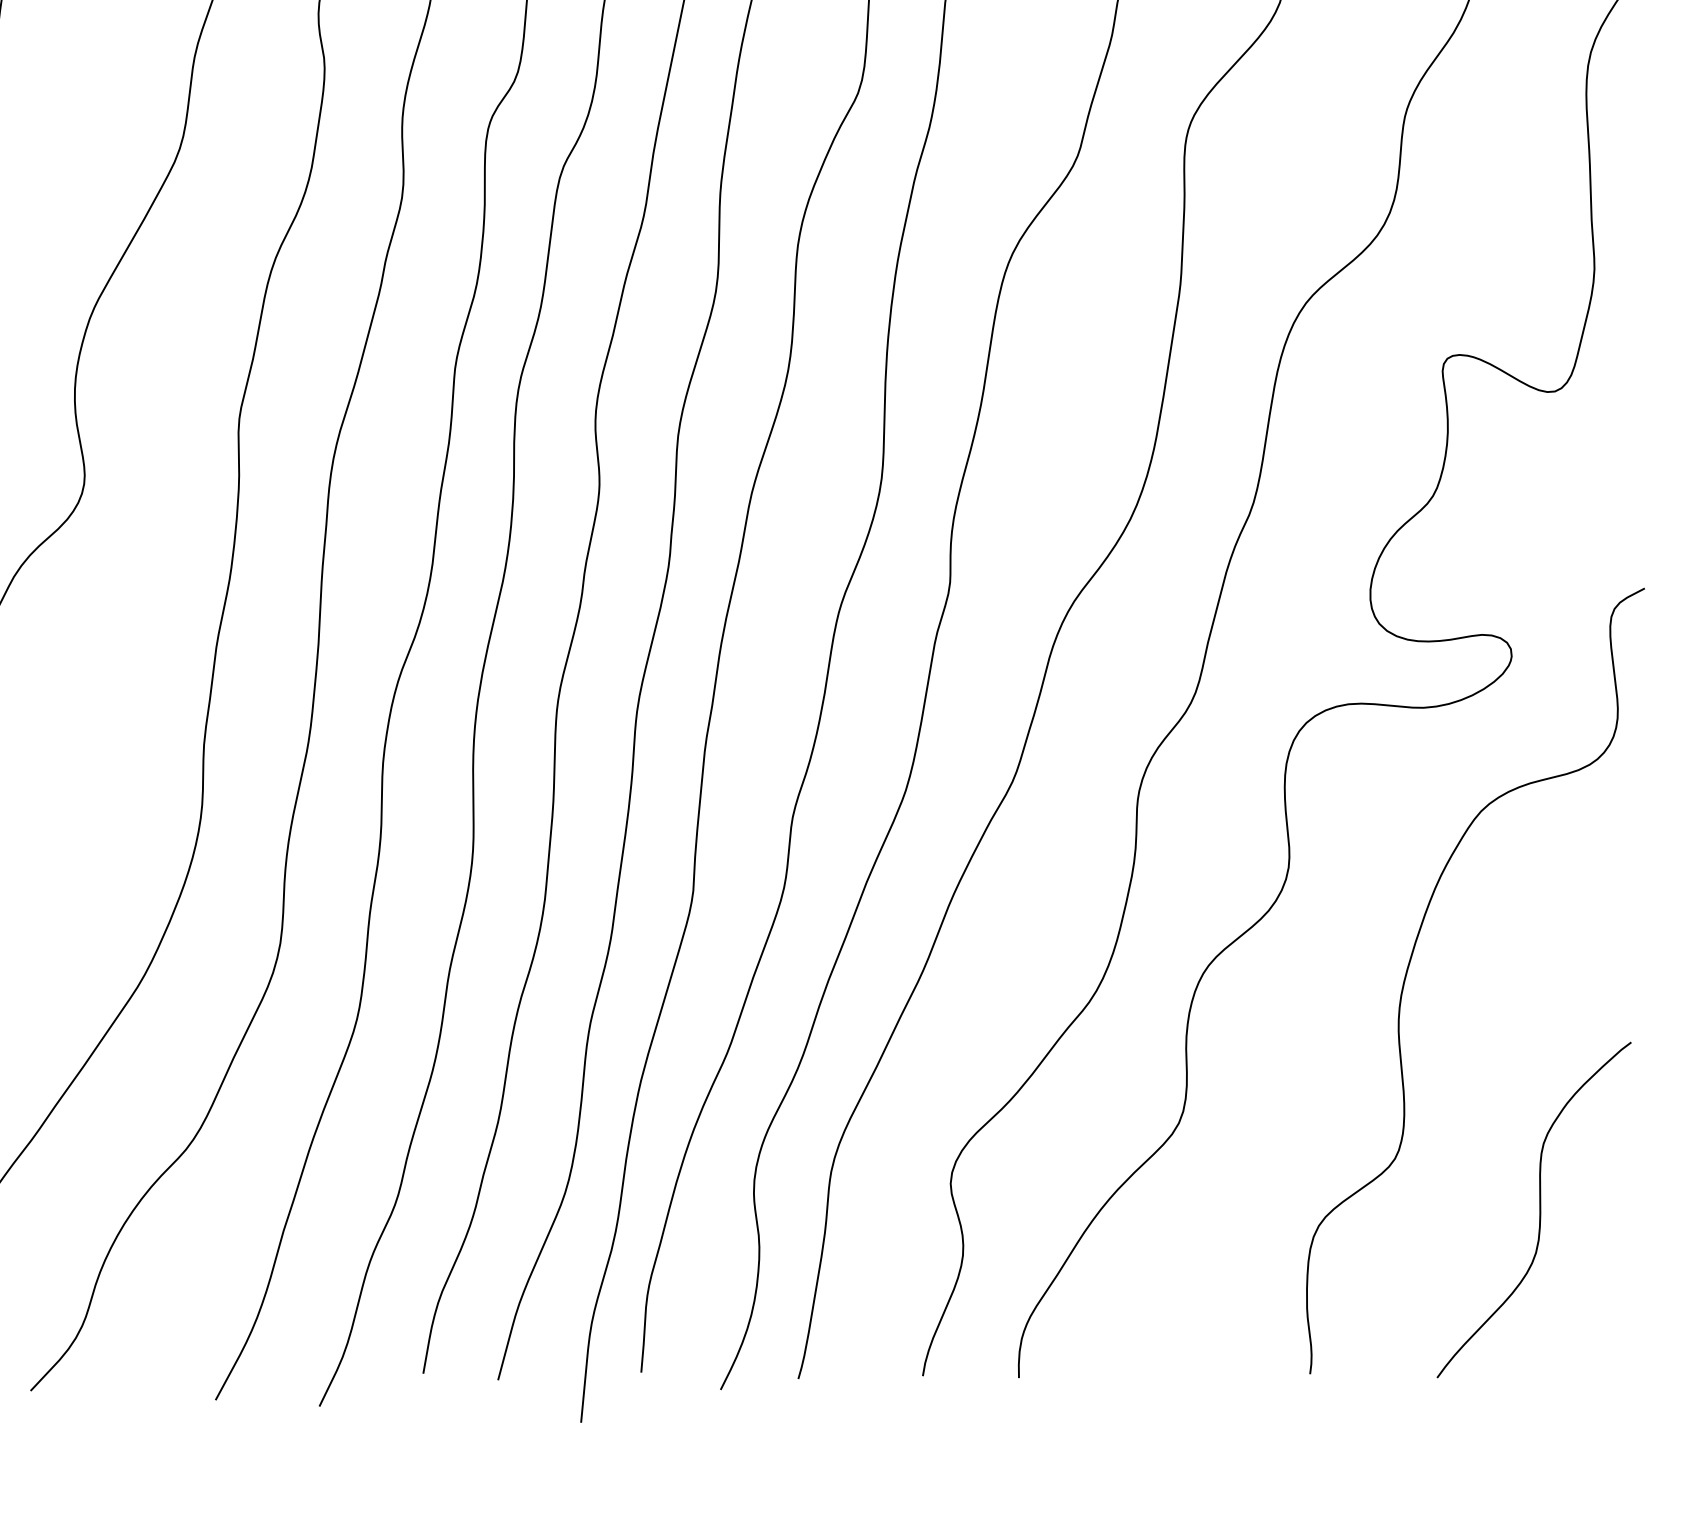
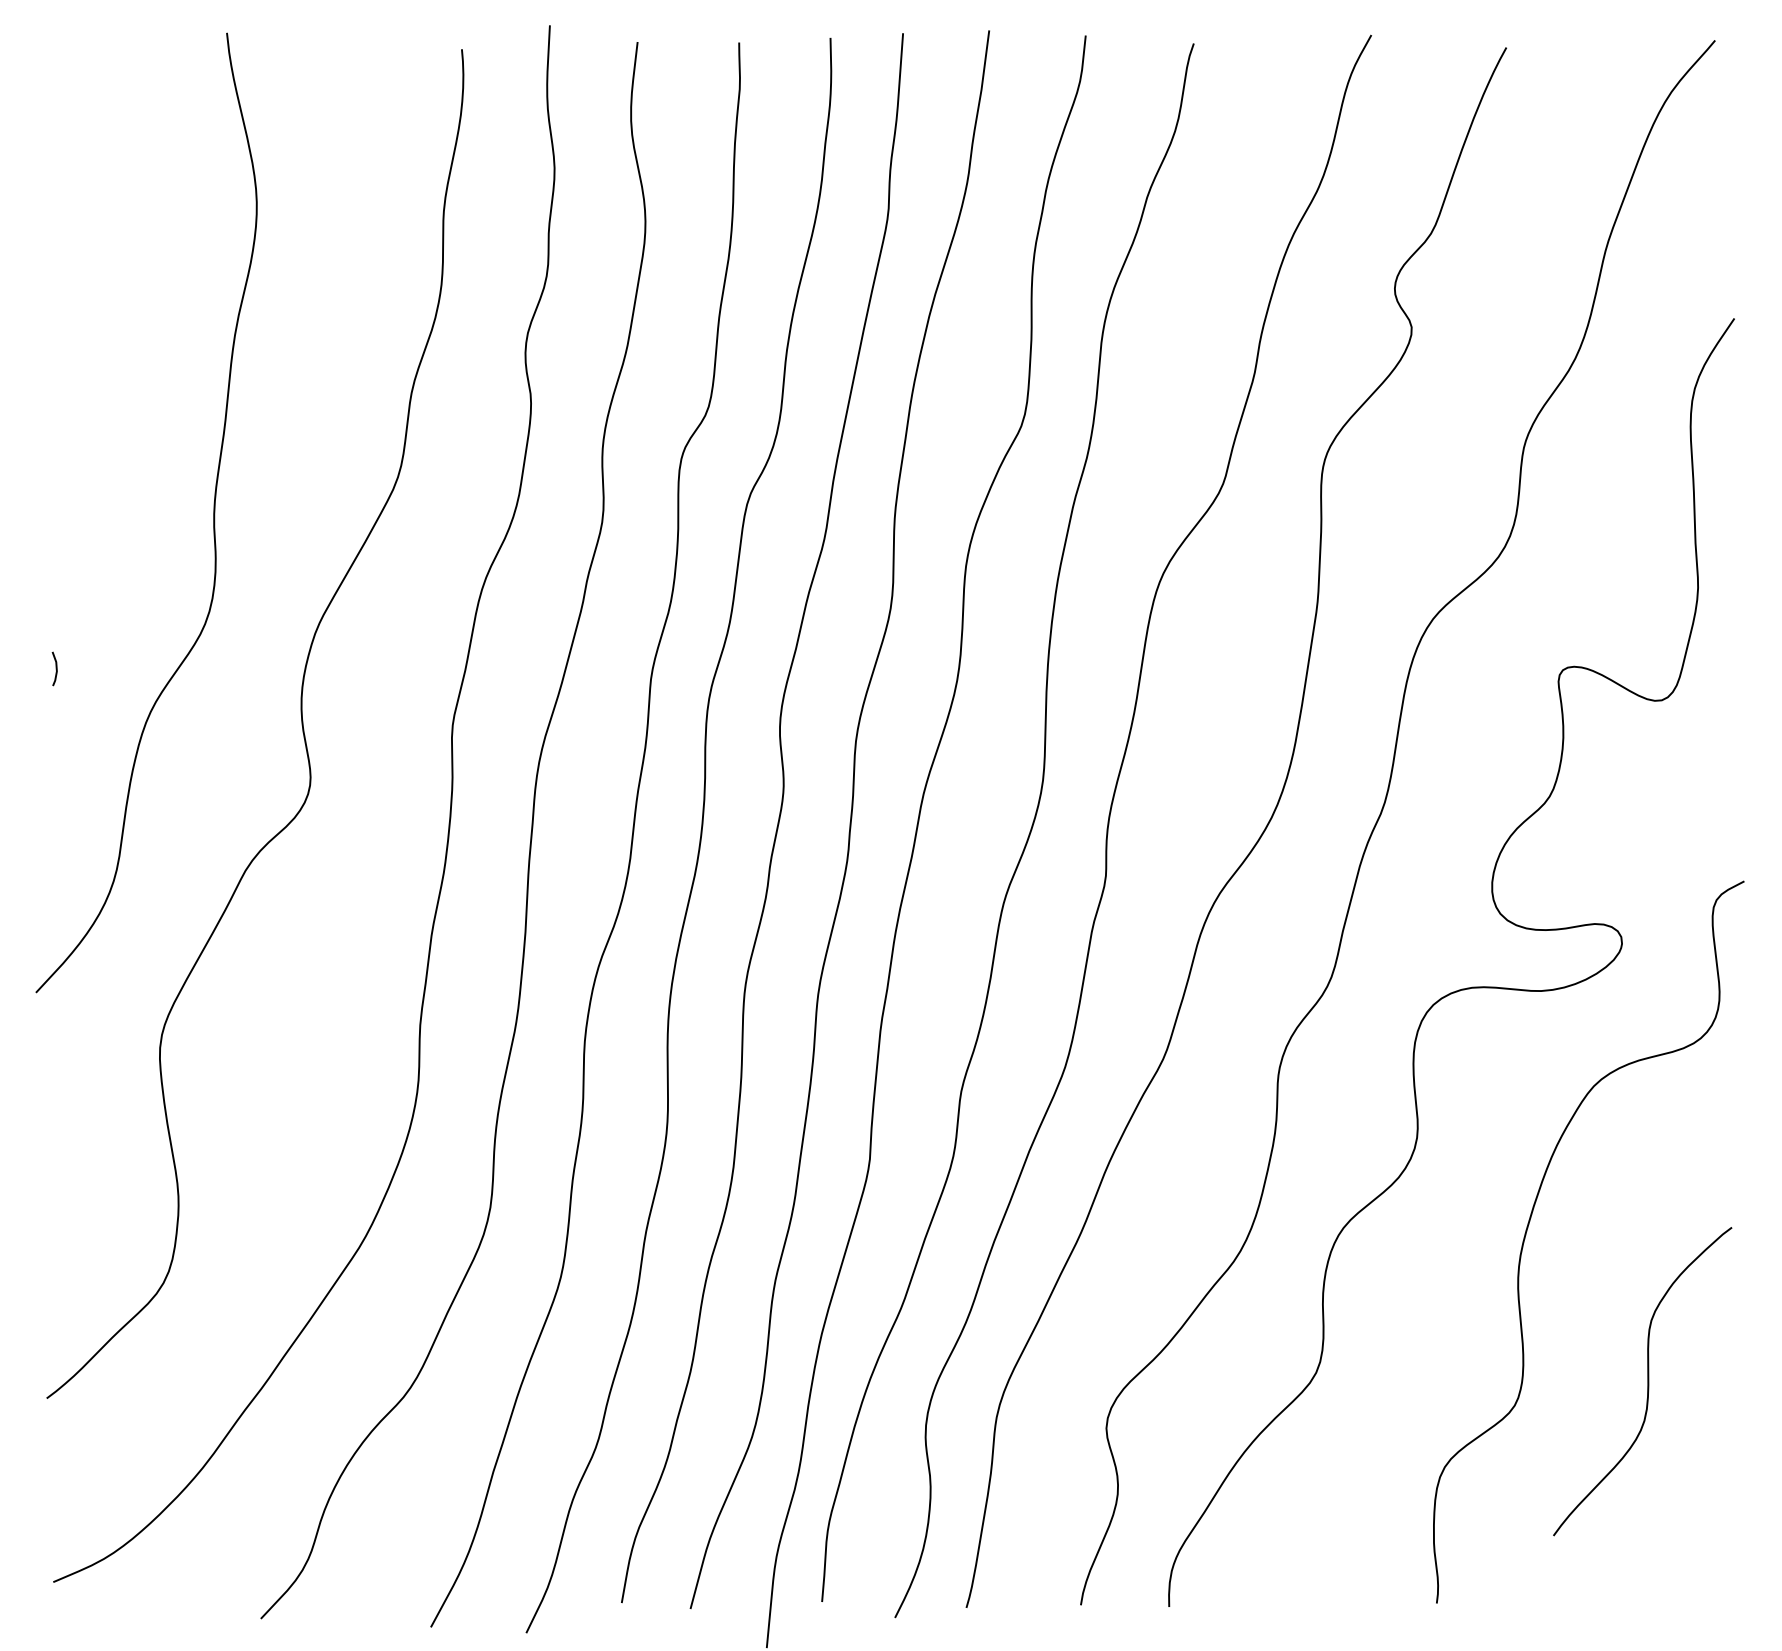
curve: (1539, 1209) -> (1647, 1381), moved

